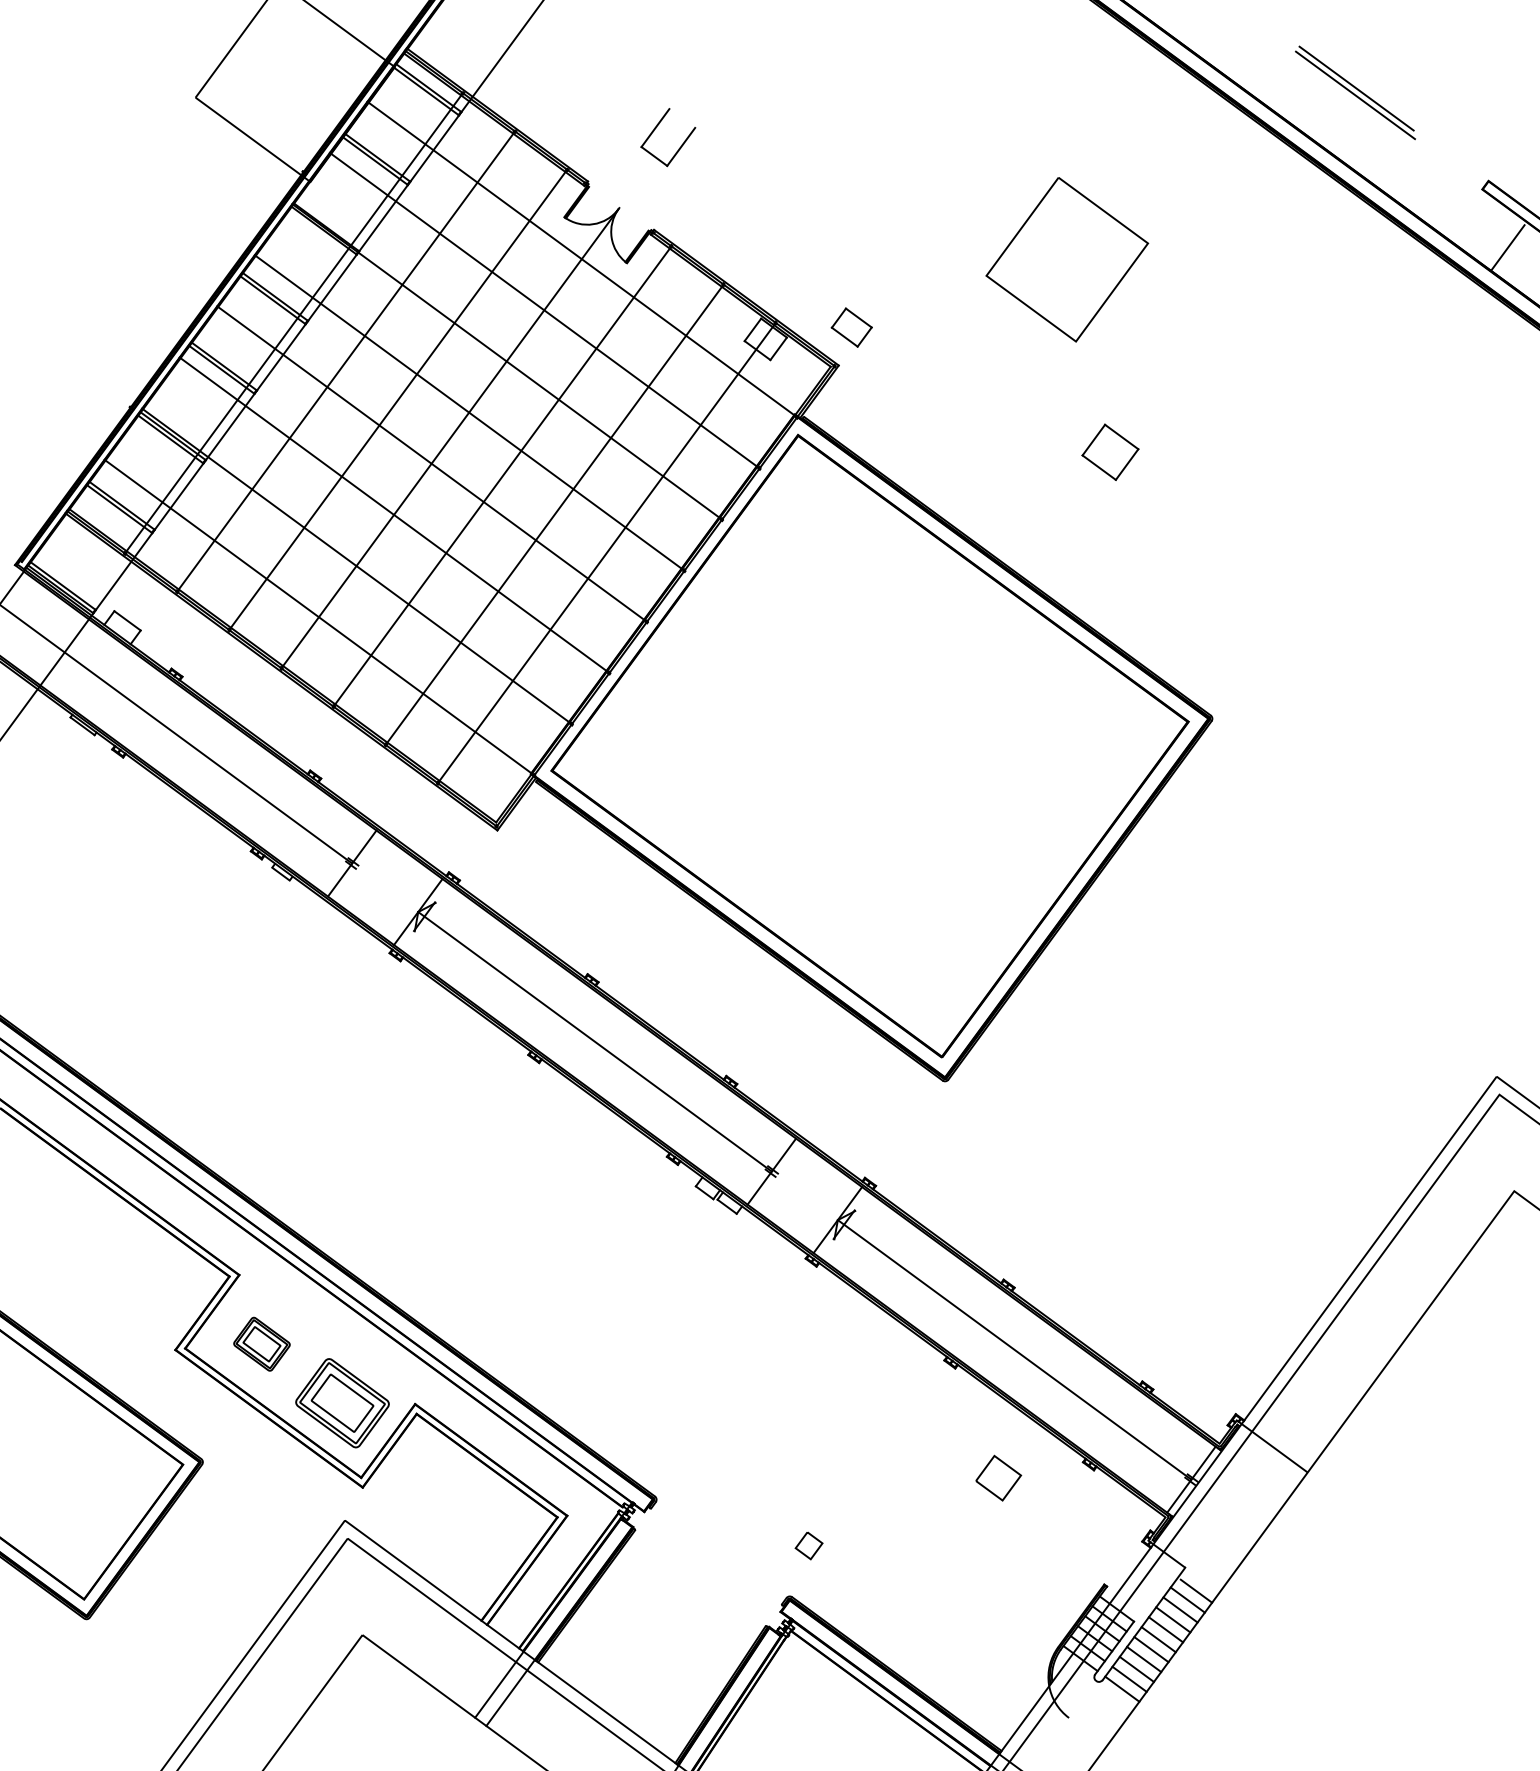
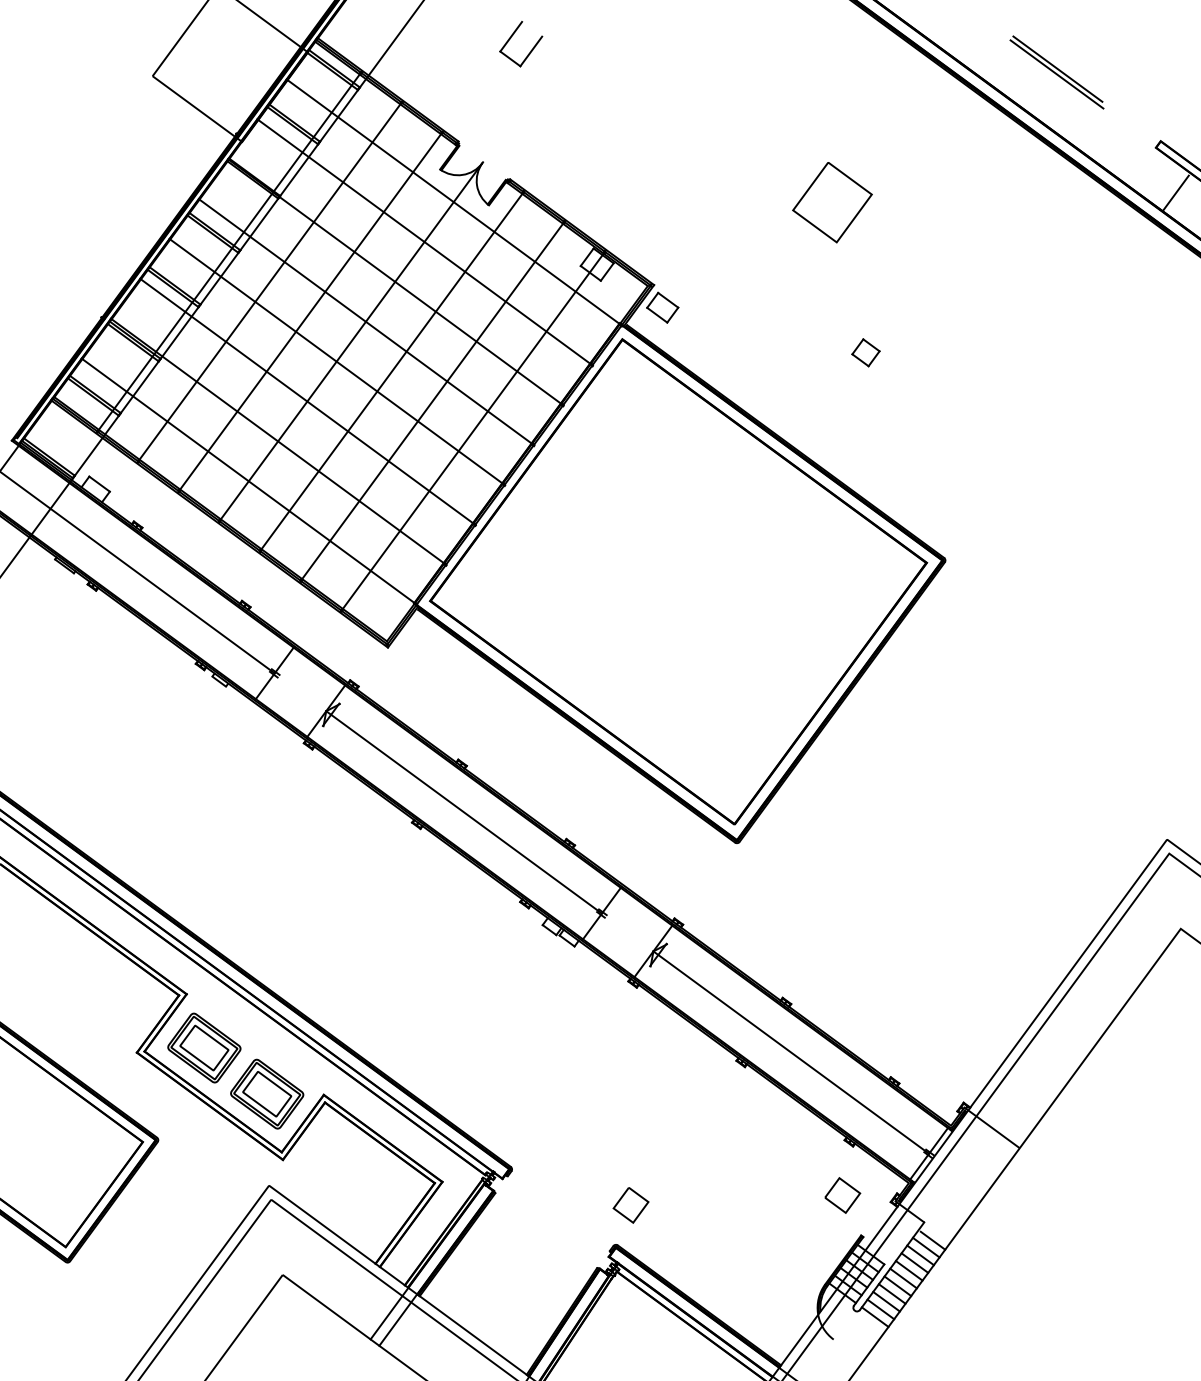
part: (681, 144) -> (531, 49), moved
part: (1067, 259) -> (832, 202), size x0.62
part: (851, 327) -> (662, 307), moved
part: (1110, 452) -> (865, 352), size x0.62
part: (261, 1344) -> (204, 1048), size x1.67
part: (998, 1477) -> (842, 1194), moved
part: (808, 1545) -> (630, 1205), size x1.67

